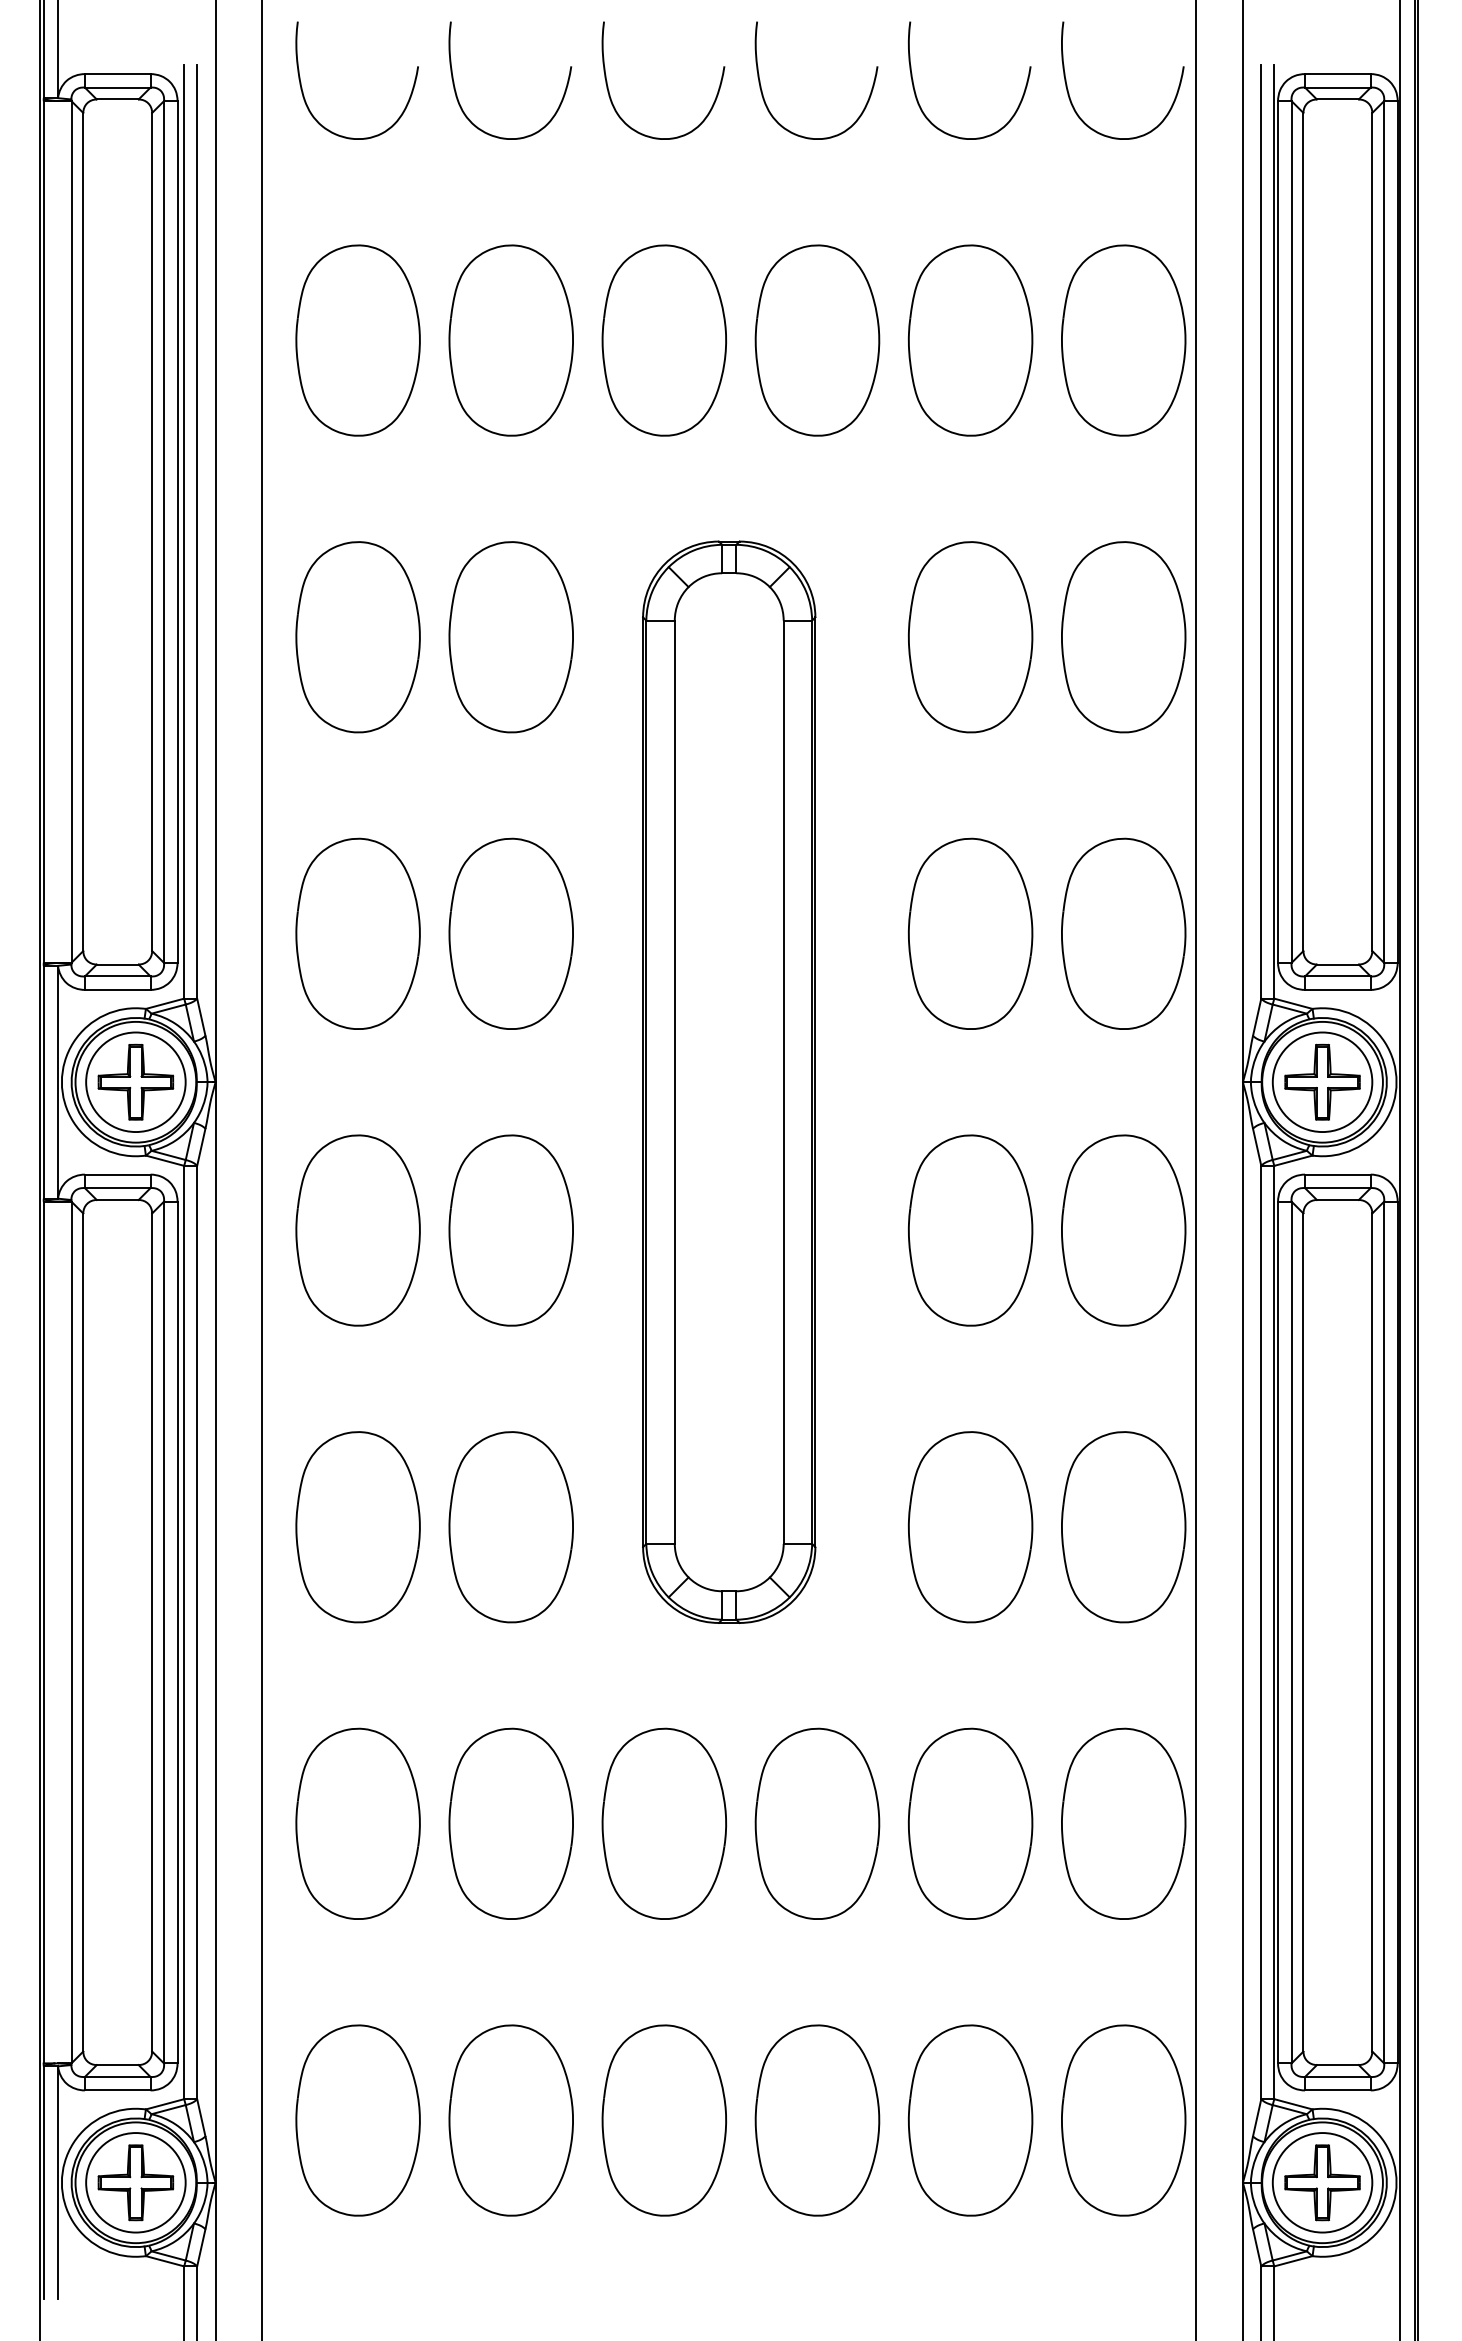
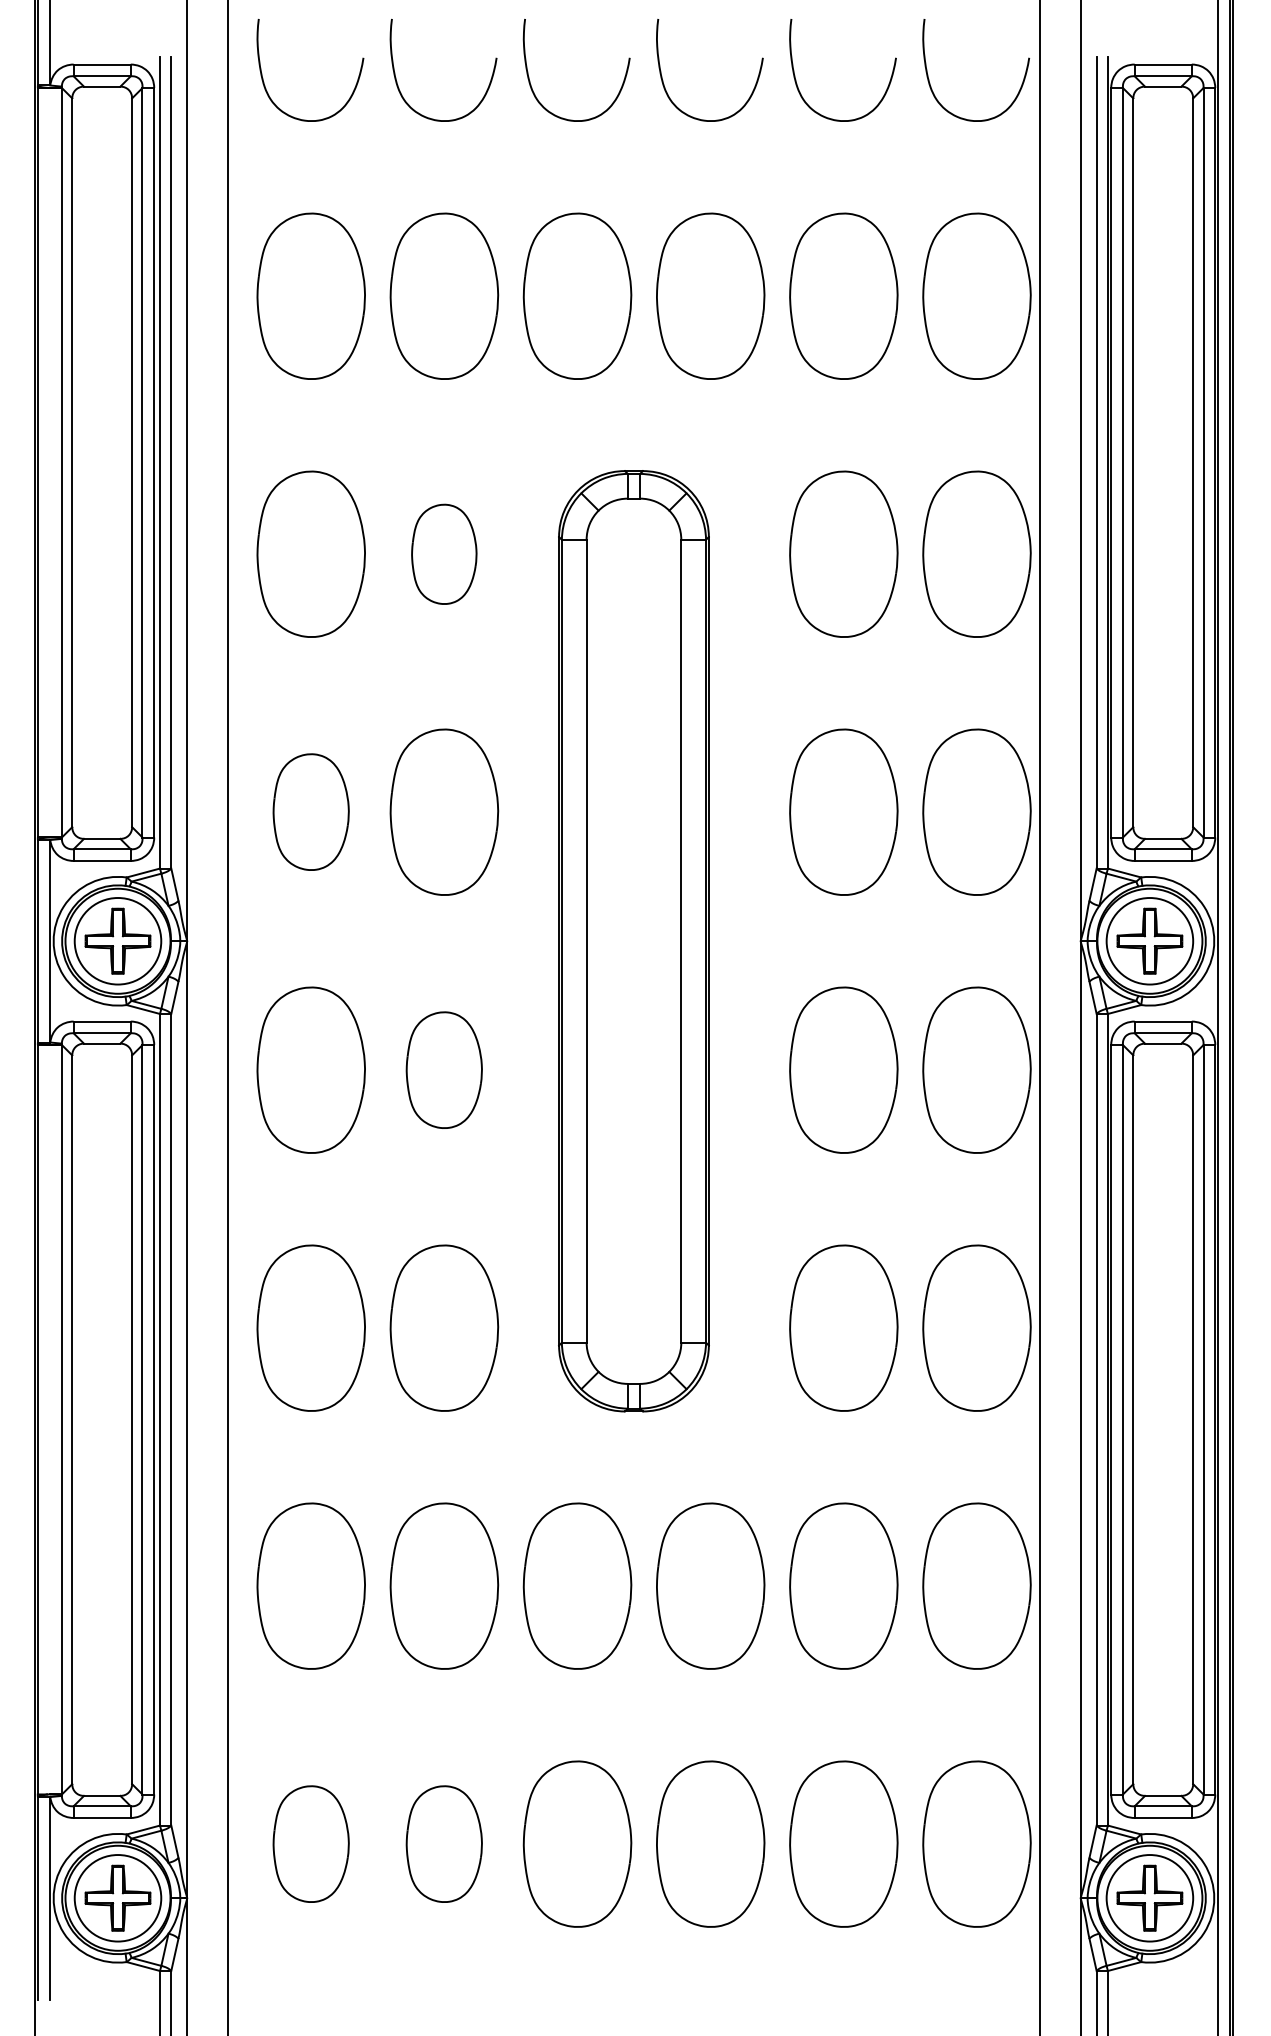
part: (510, 637) -> (443, 554), size x0.6
part: (357, 933) -> (310, 811), size x0.7
part: (510, 1230) -> (443, 1070), size x0.7
part: (357, 2120) -> (310, 1844), size x0.7
part: (510, 2120) -> (443, 1844), size x0.7

